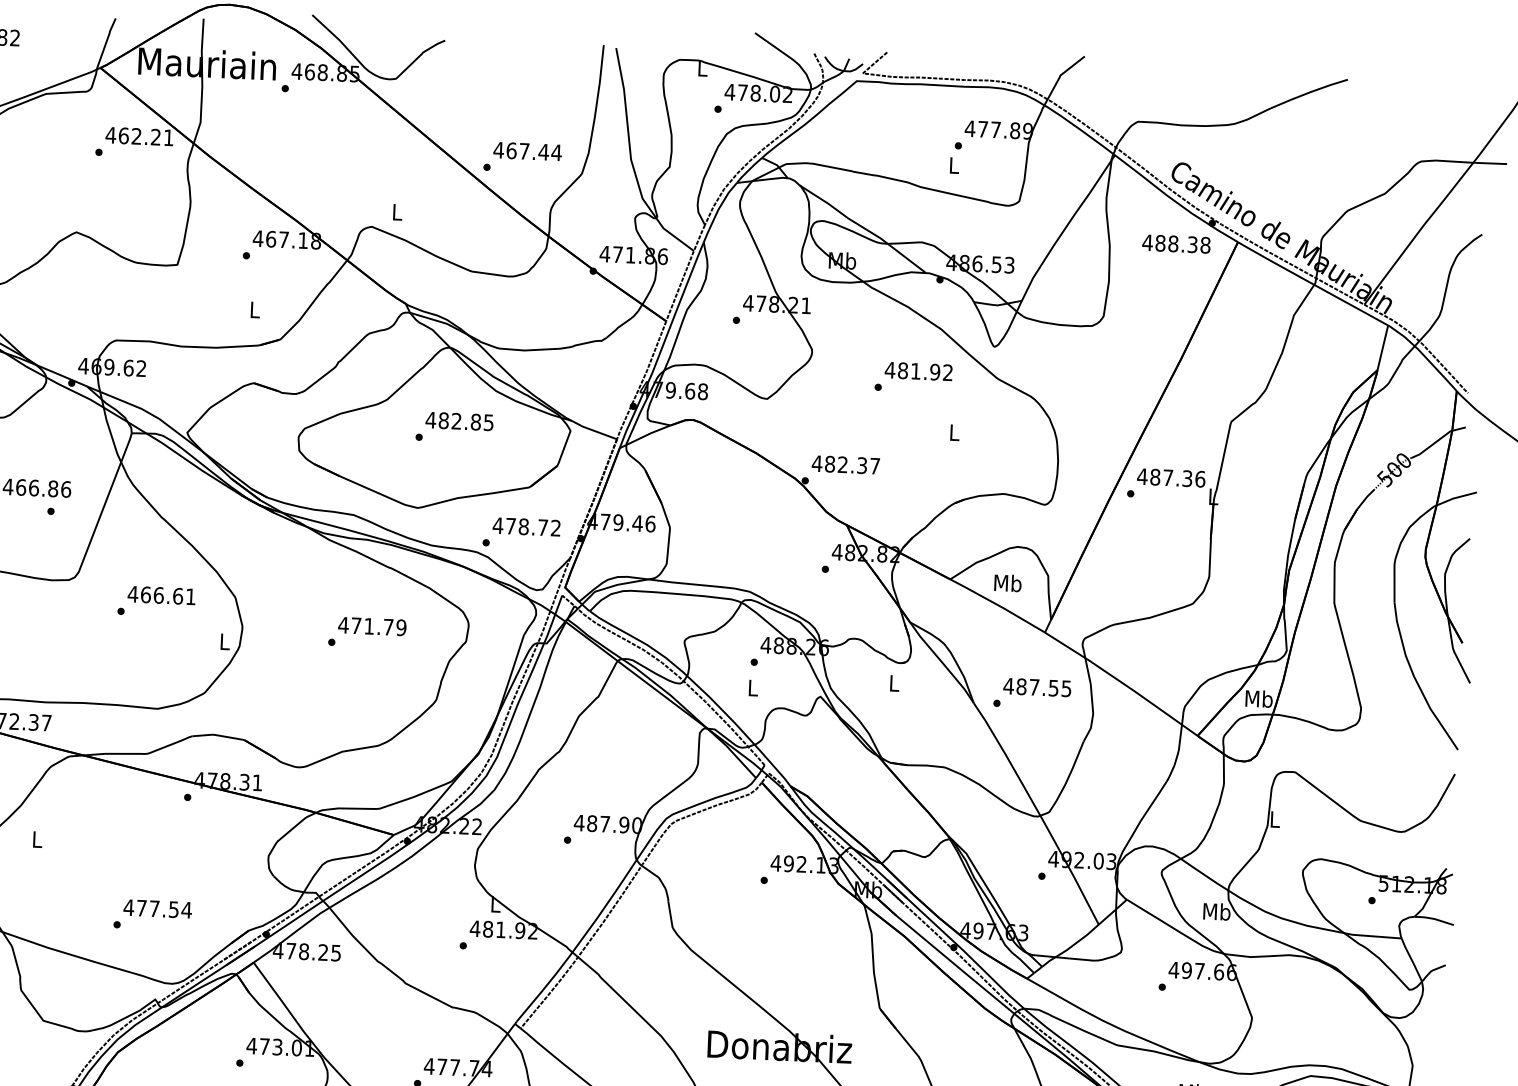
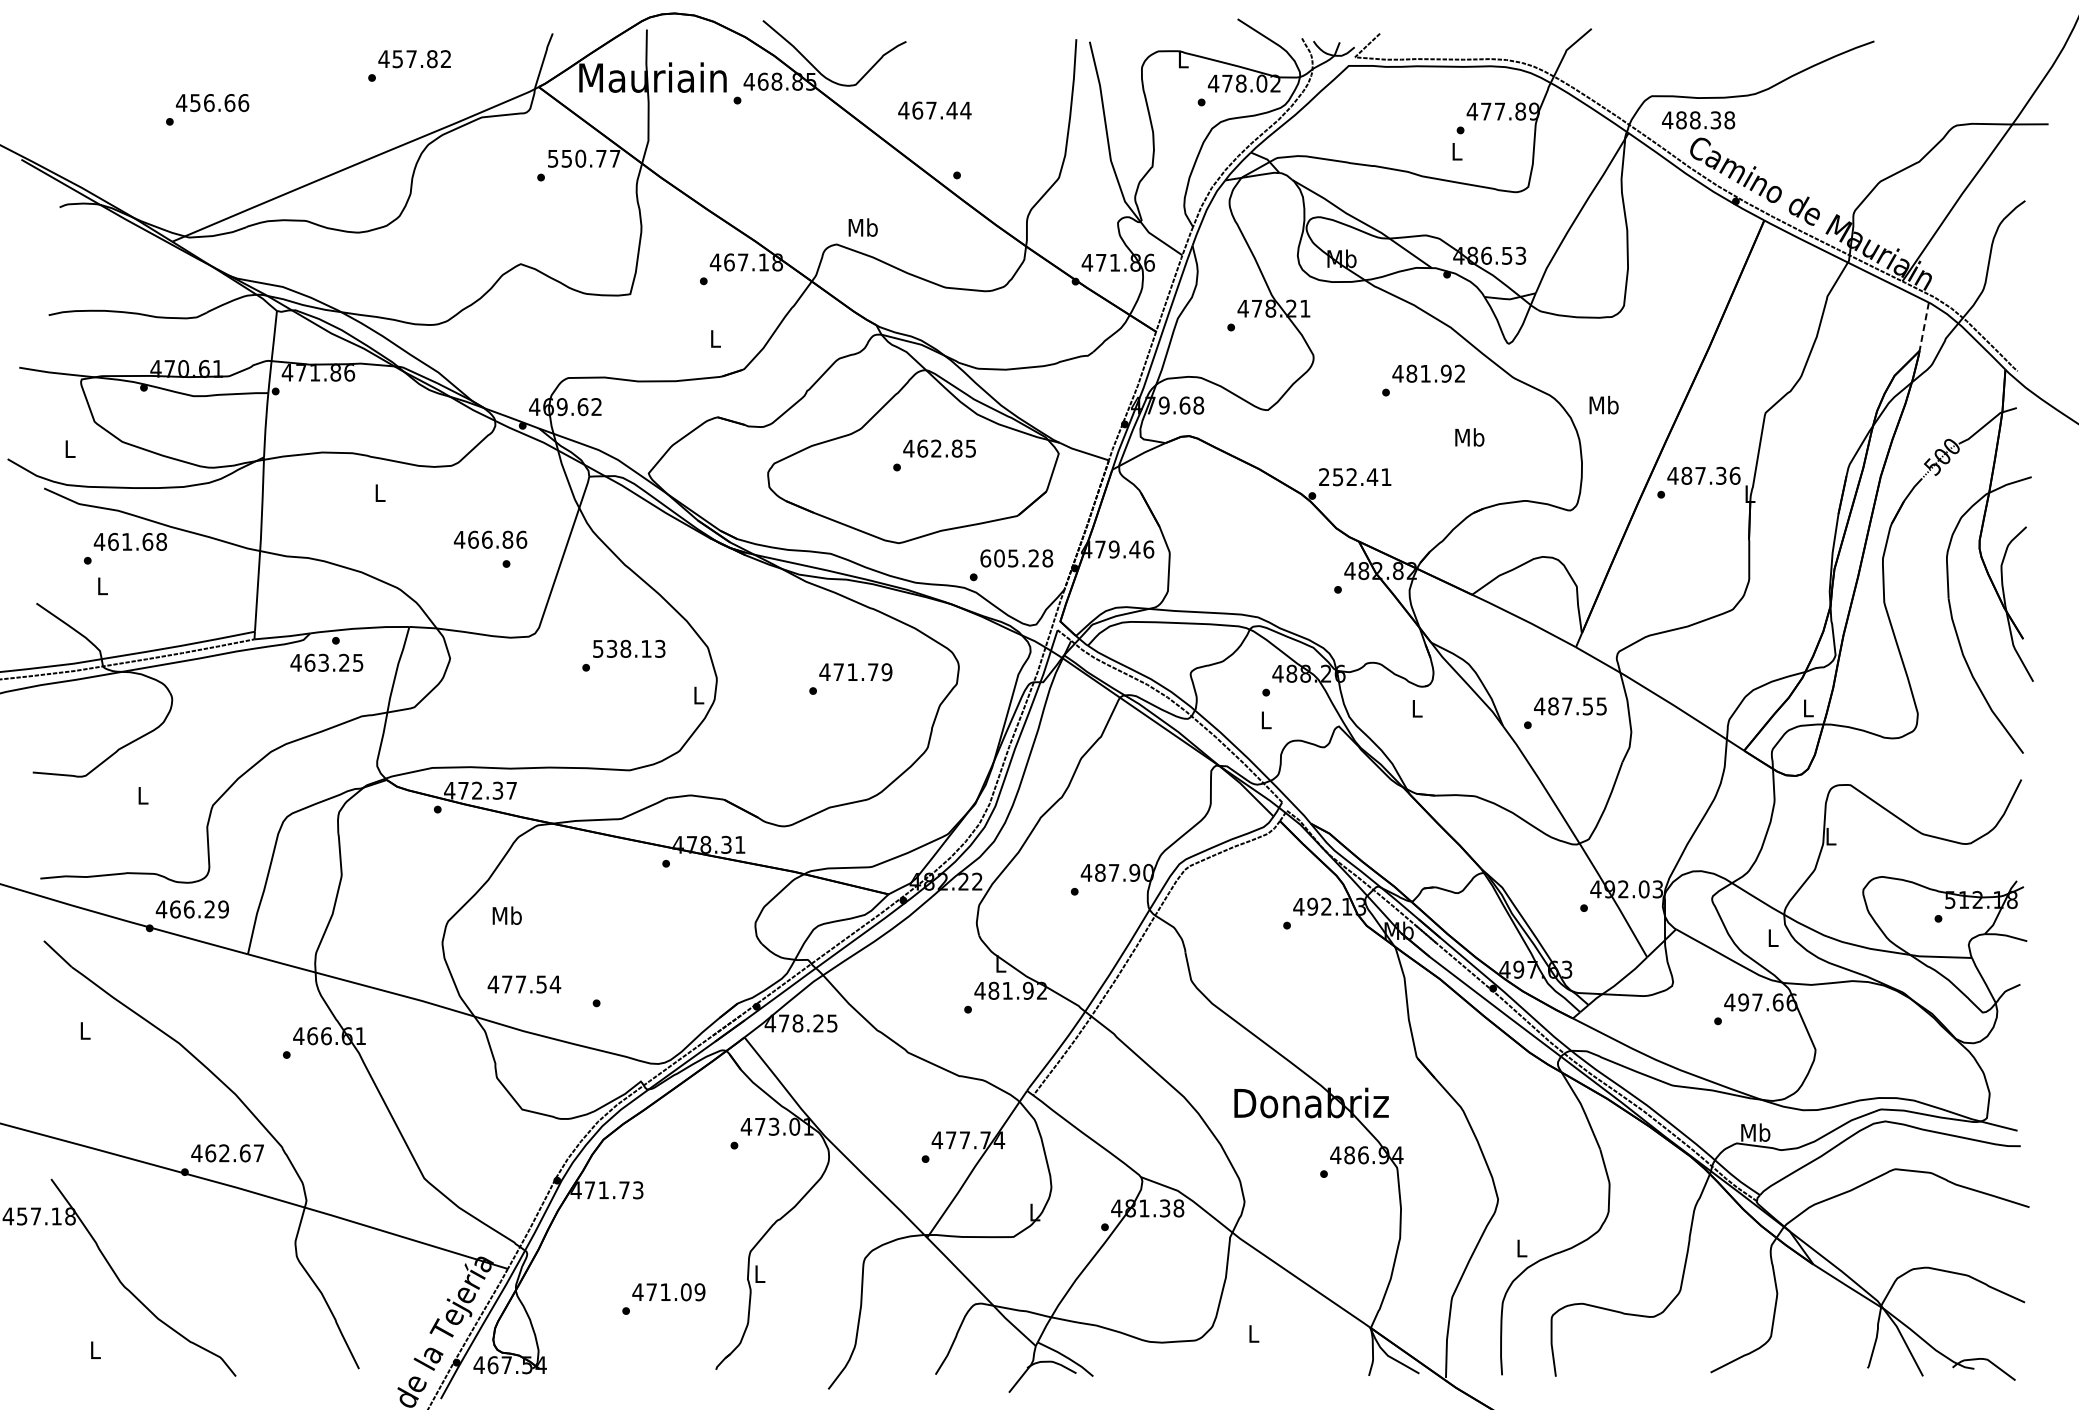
text: (139, 136) -> (583, 158), 462.21 -> 550.77
text: (527, 151) -> (934, 110), moved
text: (396, 212) -> (862, 227), L -> Mb
text: (1176, 244) -> (1698, 120), moved
line: (1383, 347) -> (1924, 326), solid -> dashed
text: (443, 420) -> (922, 448), 482.85 -> 462.85
text: (954, 432) -> (1469, 437), L -> Mb
text: (845, 465) -> (1354, 477), 482.37 -> 252.41
text: (526, 527) -> (1016, 558), 478.72 -> 605.28
text: (1007, 582) -> (1603, 404), moved
text: (161, 595) -> (628, 648), 466.61 -> 538.13
text: (1258, 699) -> (1807, 708), Mb -> L
text: (36, 839) -> (506, 915), L -> Mb
text: (157, 908) -> (524, 984), moved
text: (1216, 911) -> (1772, 937), Mb -> L

